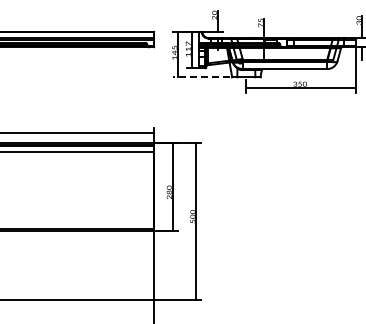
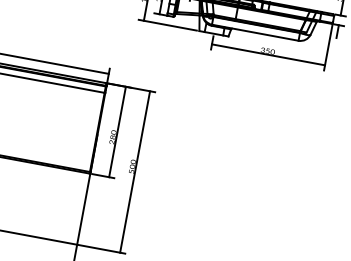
line: (200, 77) -> (166, 25), dashed -> solid

